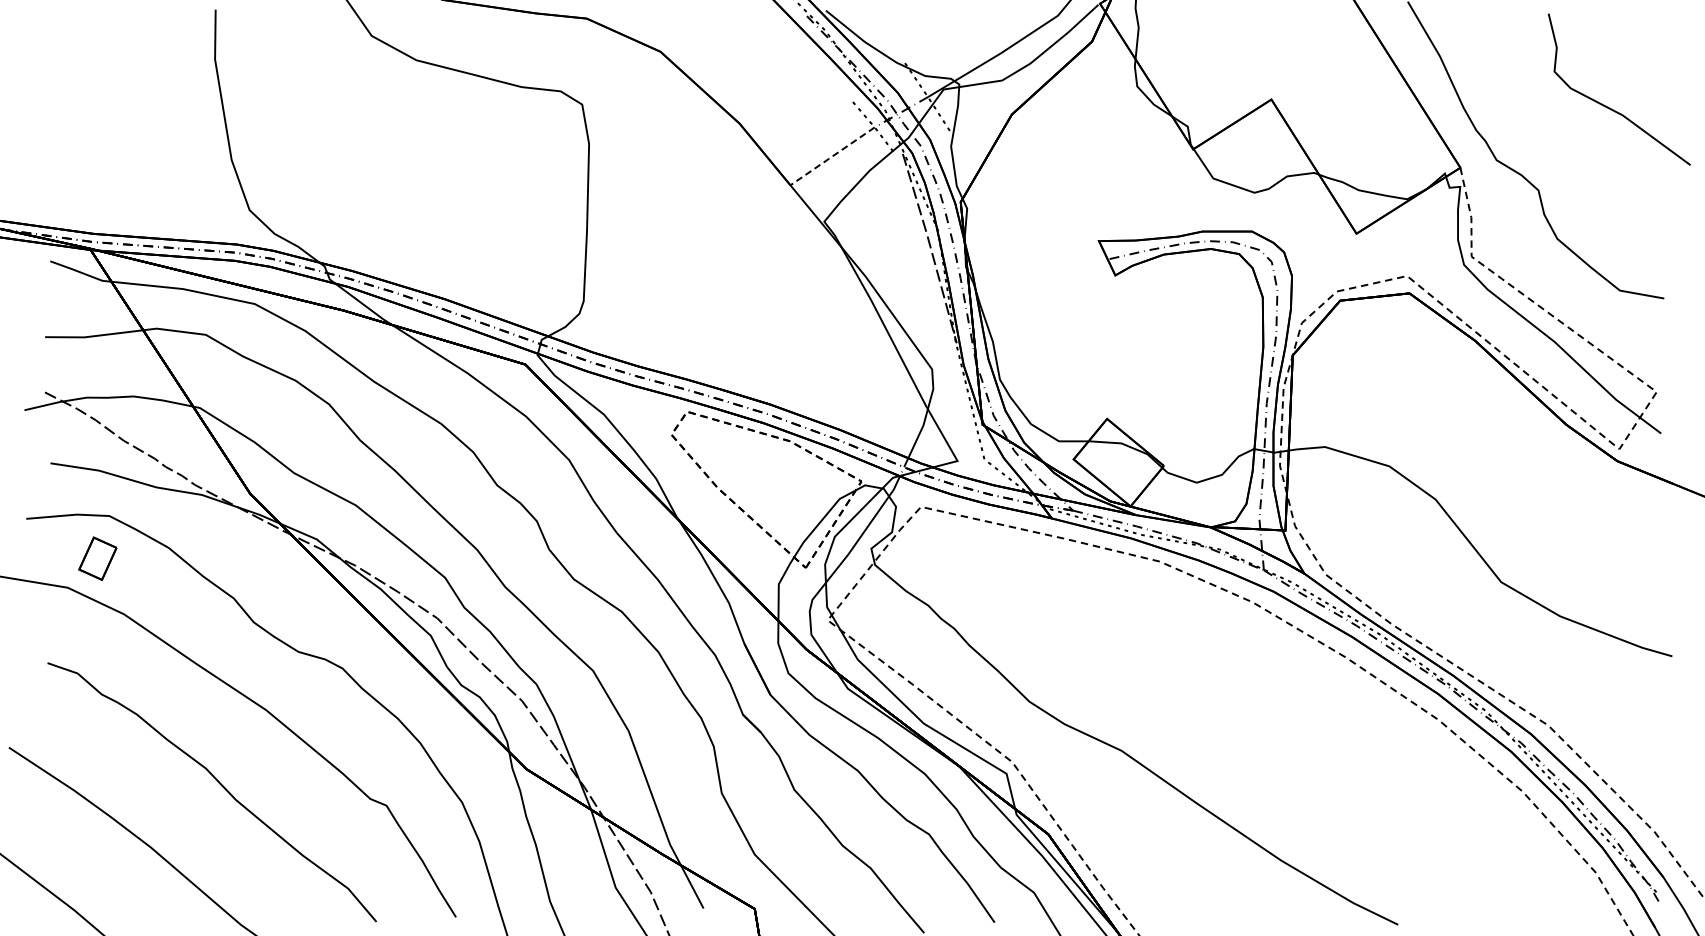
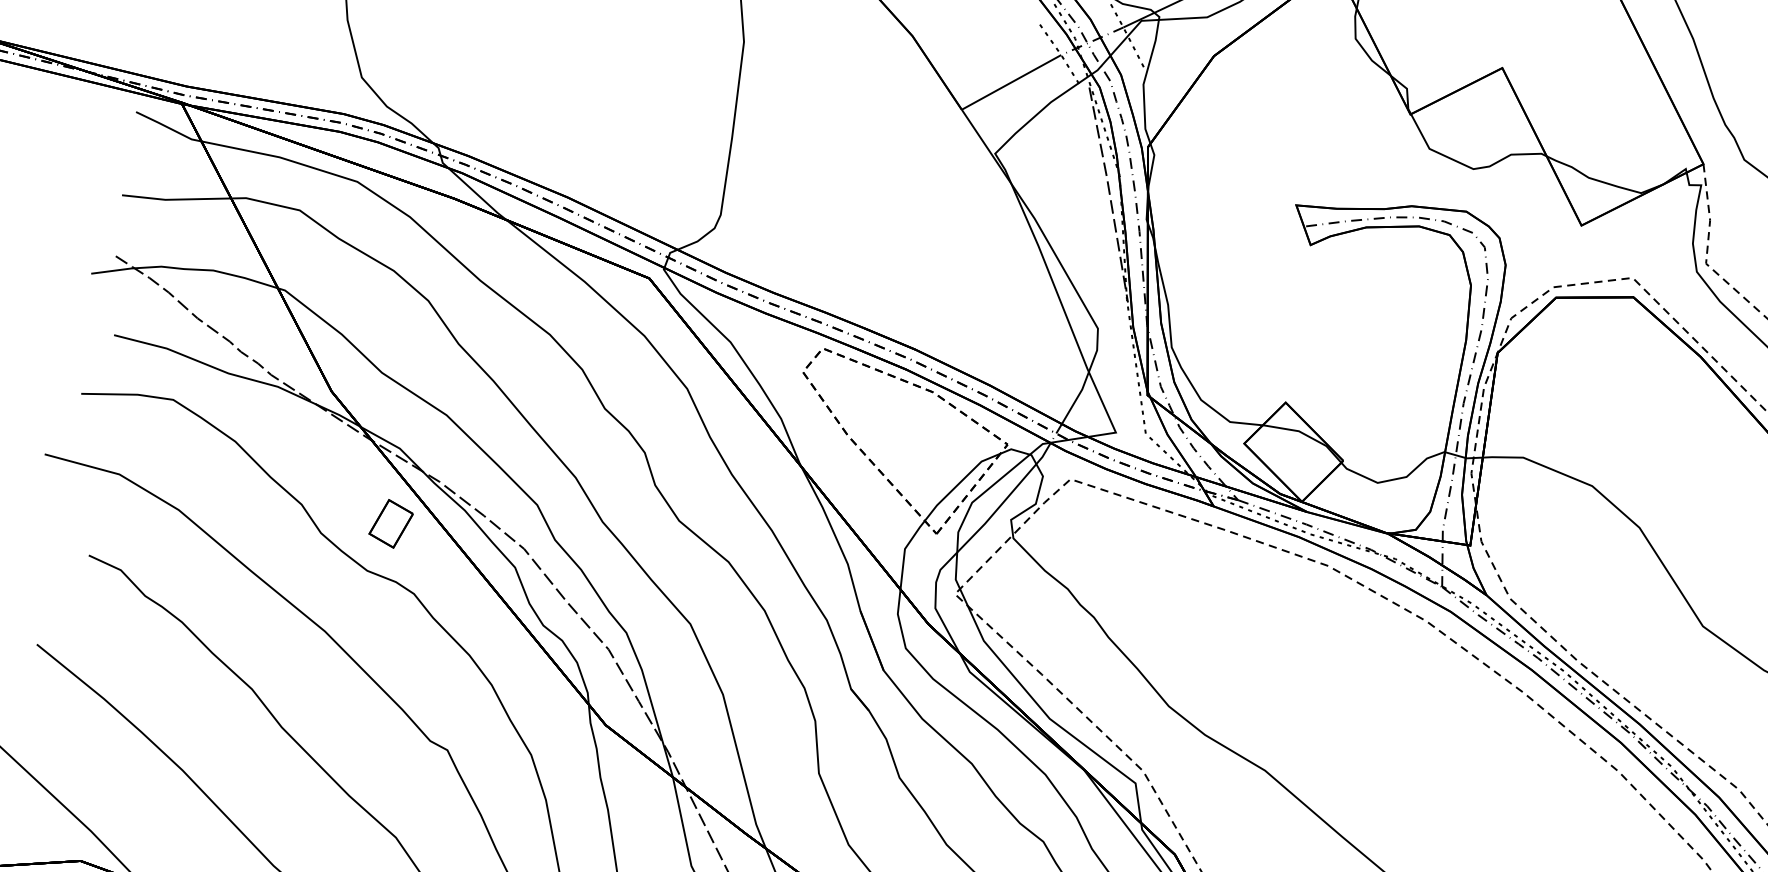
line: (832, 156) -> (1011, 82), dashed -> solid
part: (97, 558) -> (390, 523), moved

